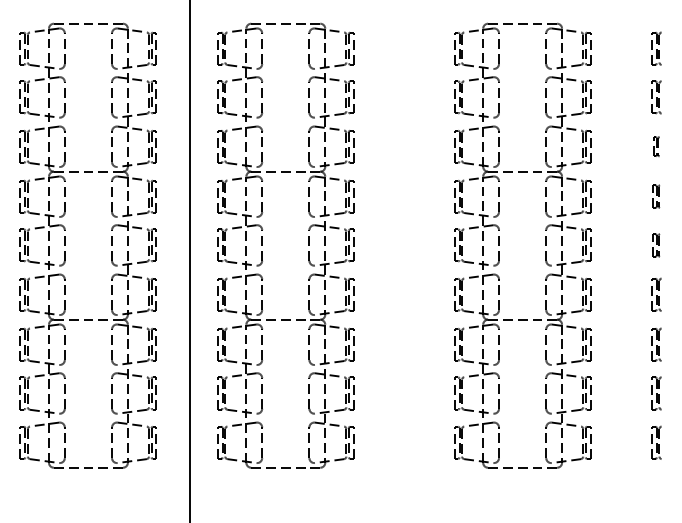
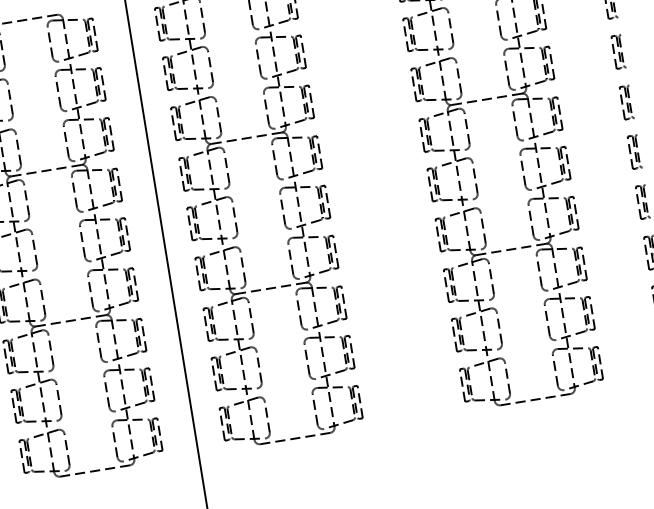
part: (656, 146) -> (618, 51), size x1.67
part: (656, 196) -> (626, 102), size x1.43
part: (656, 245) -> (634, 152), size x1.43

